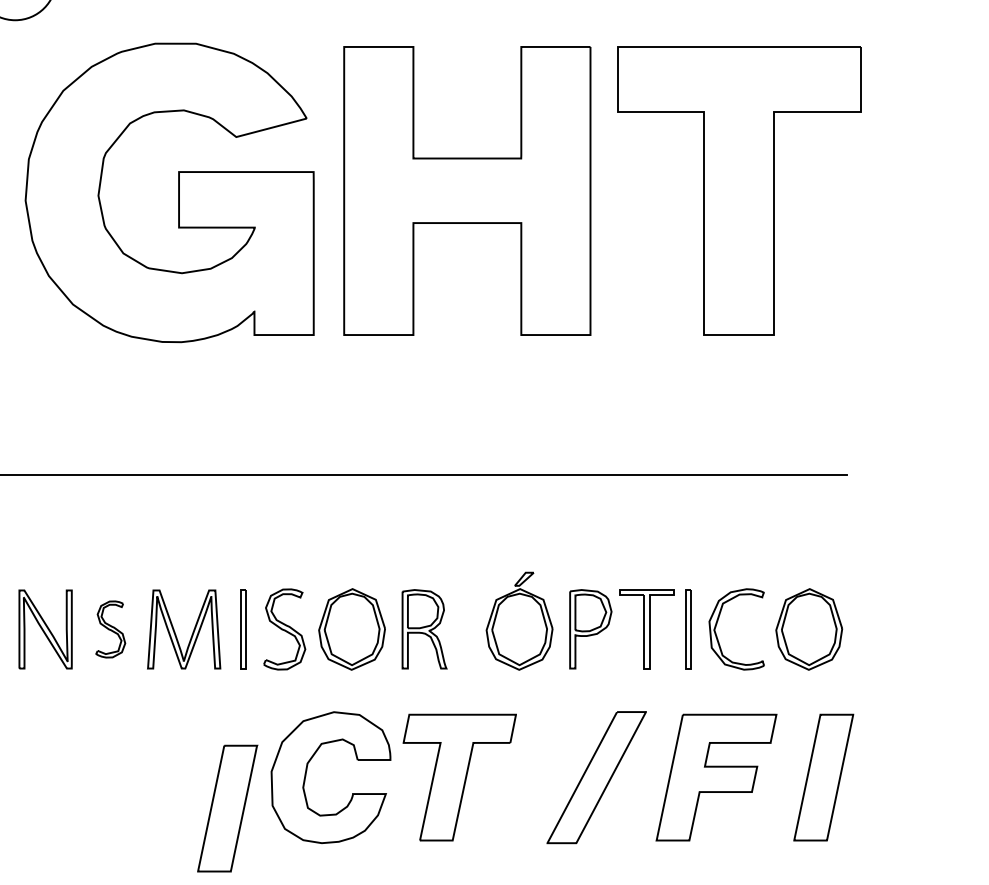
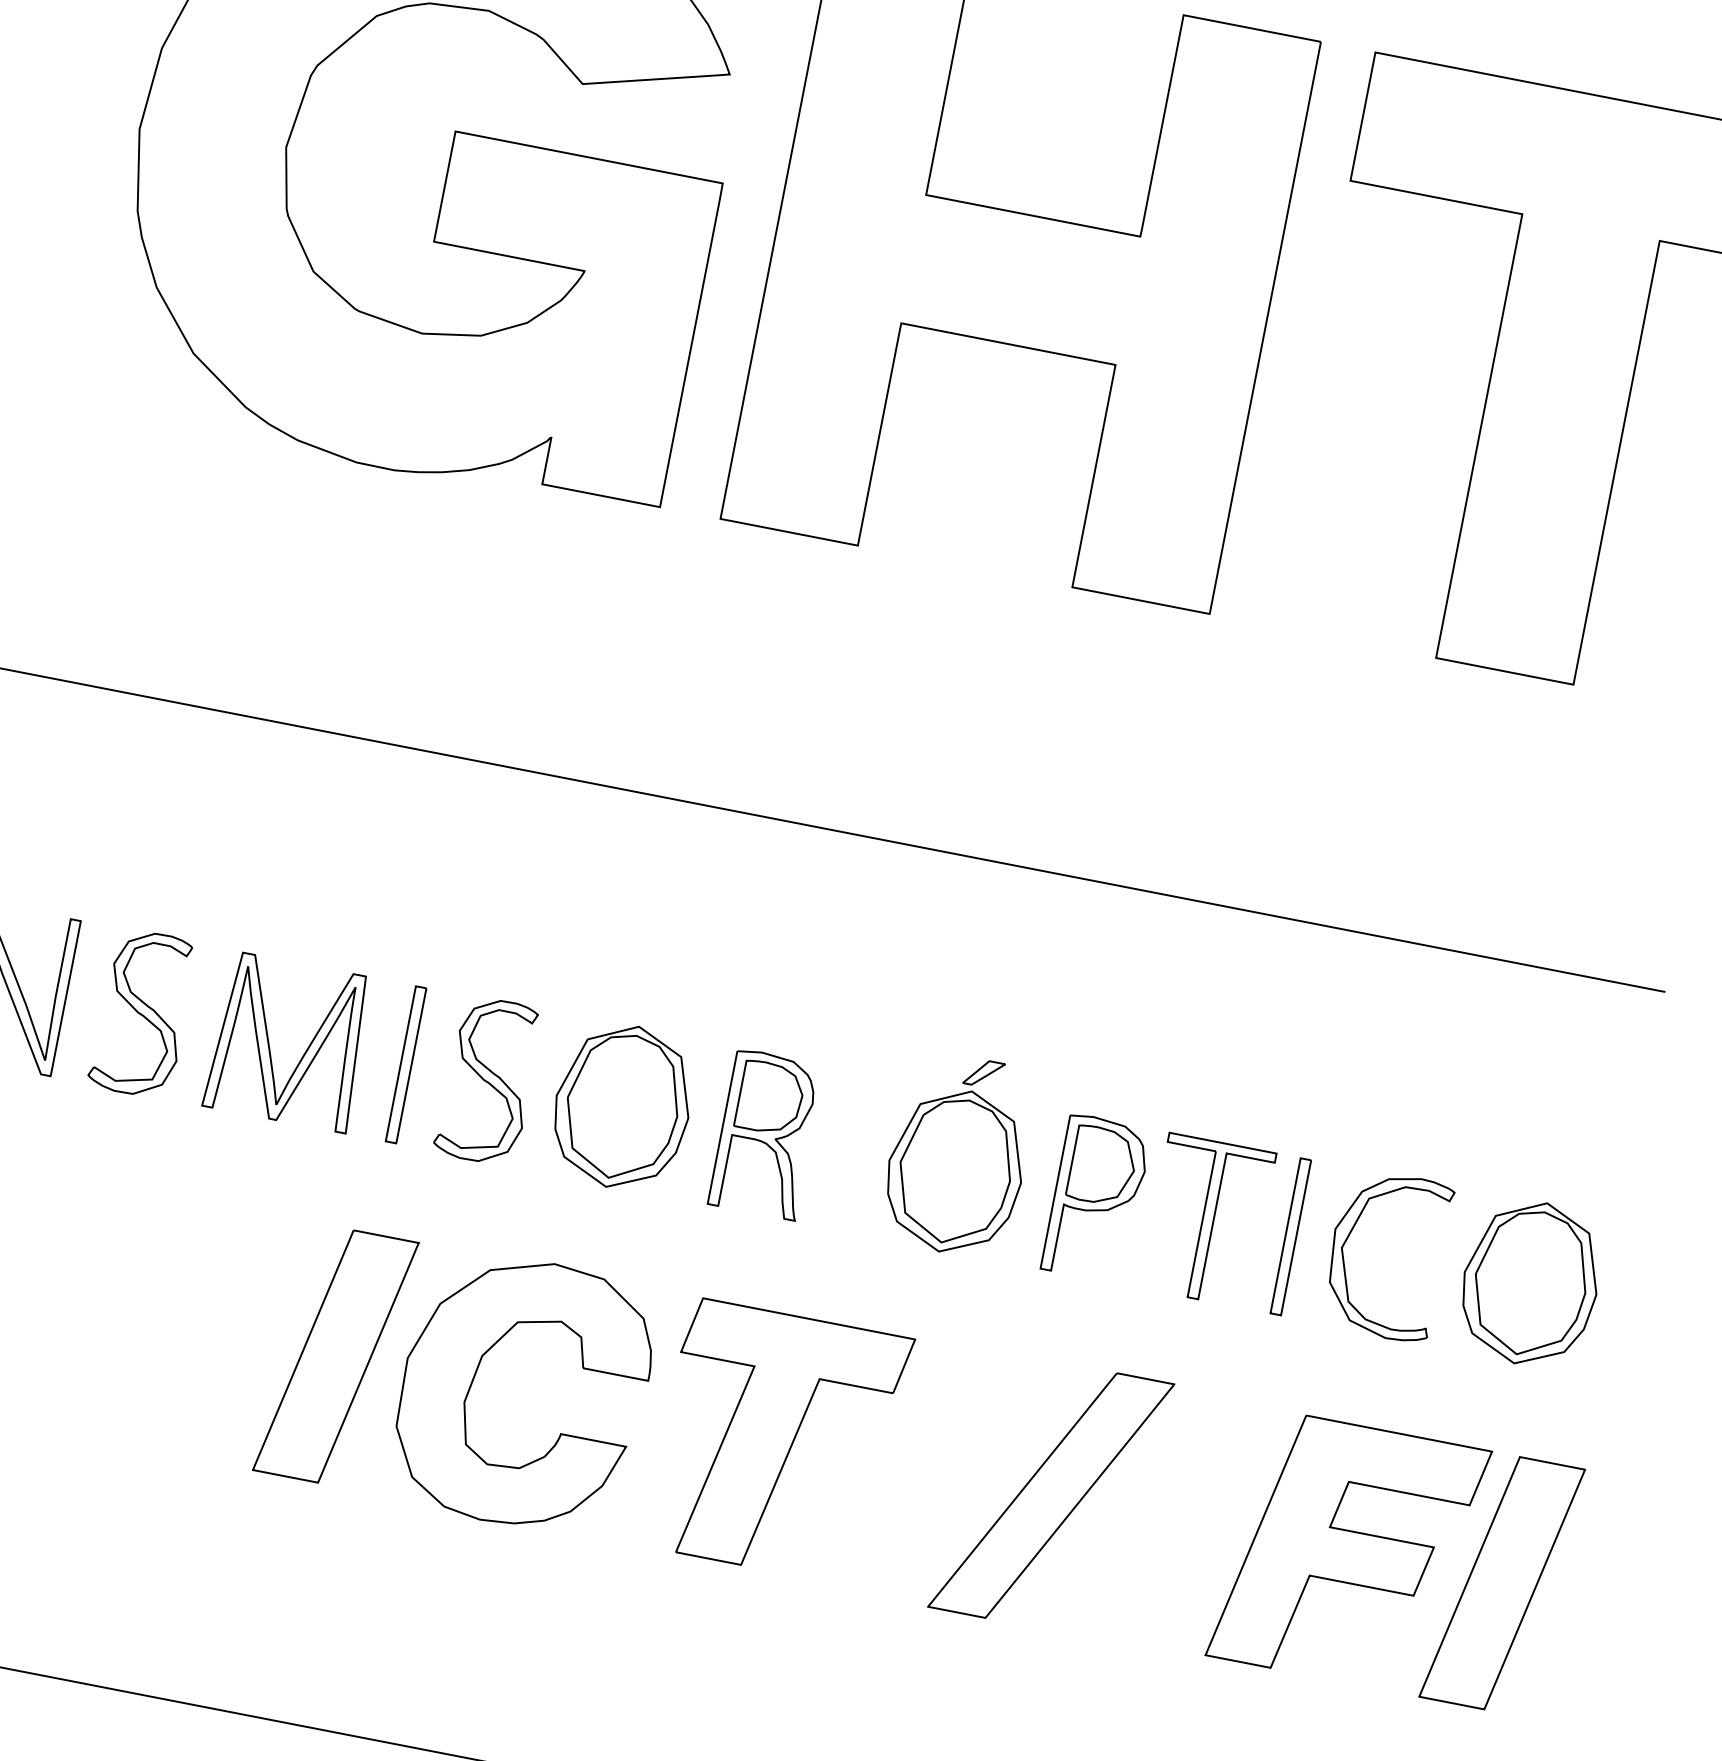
part: (110, 629) -> (142, 1013), size x1.43
part: (716, 777) -> (1348, 1553), moved
part: (227, 808) -> (335, 1356), moved

